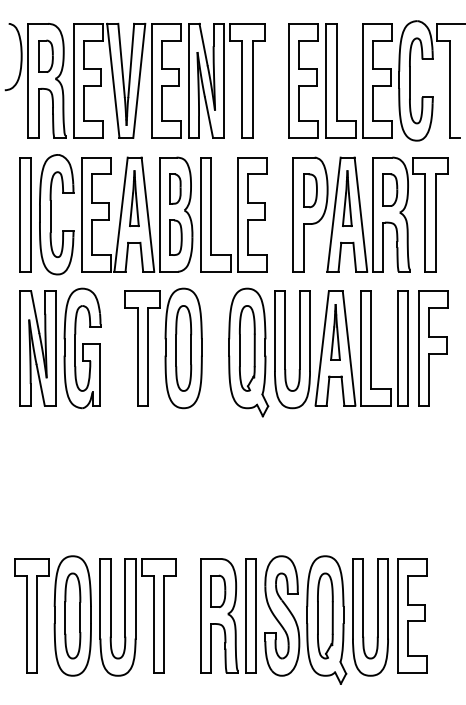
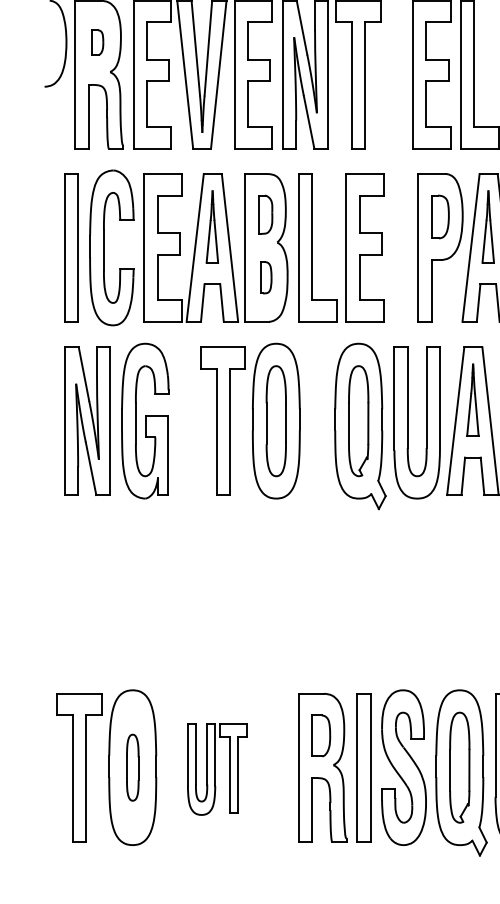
part: (45, 55) -> (97, 41), size x0.6
part: (175, 237) -> (265, 277), size x0.7
part: (72, 615) -> (132, 767), size x0.6
part: (137, 617) -> (216, 769), size x0.6

